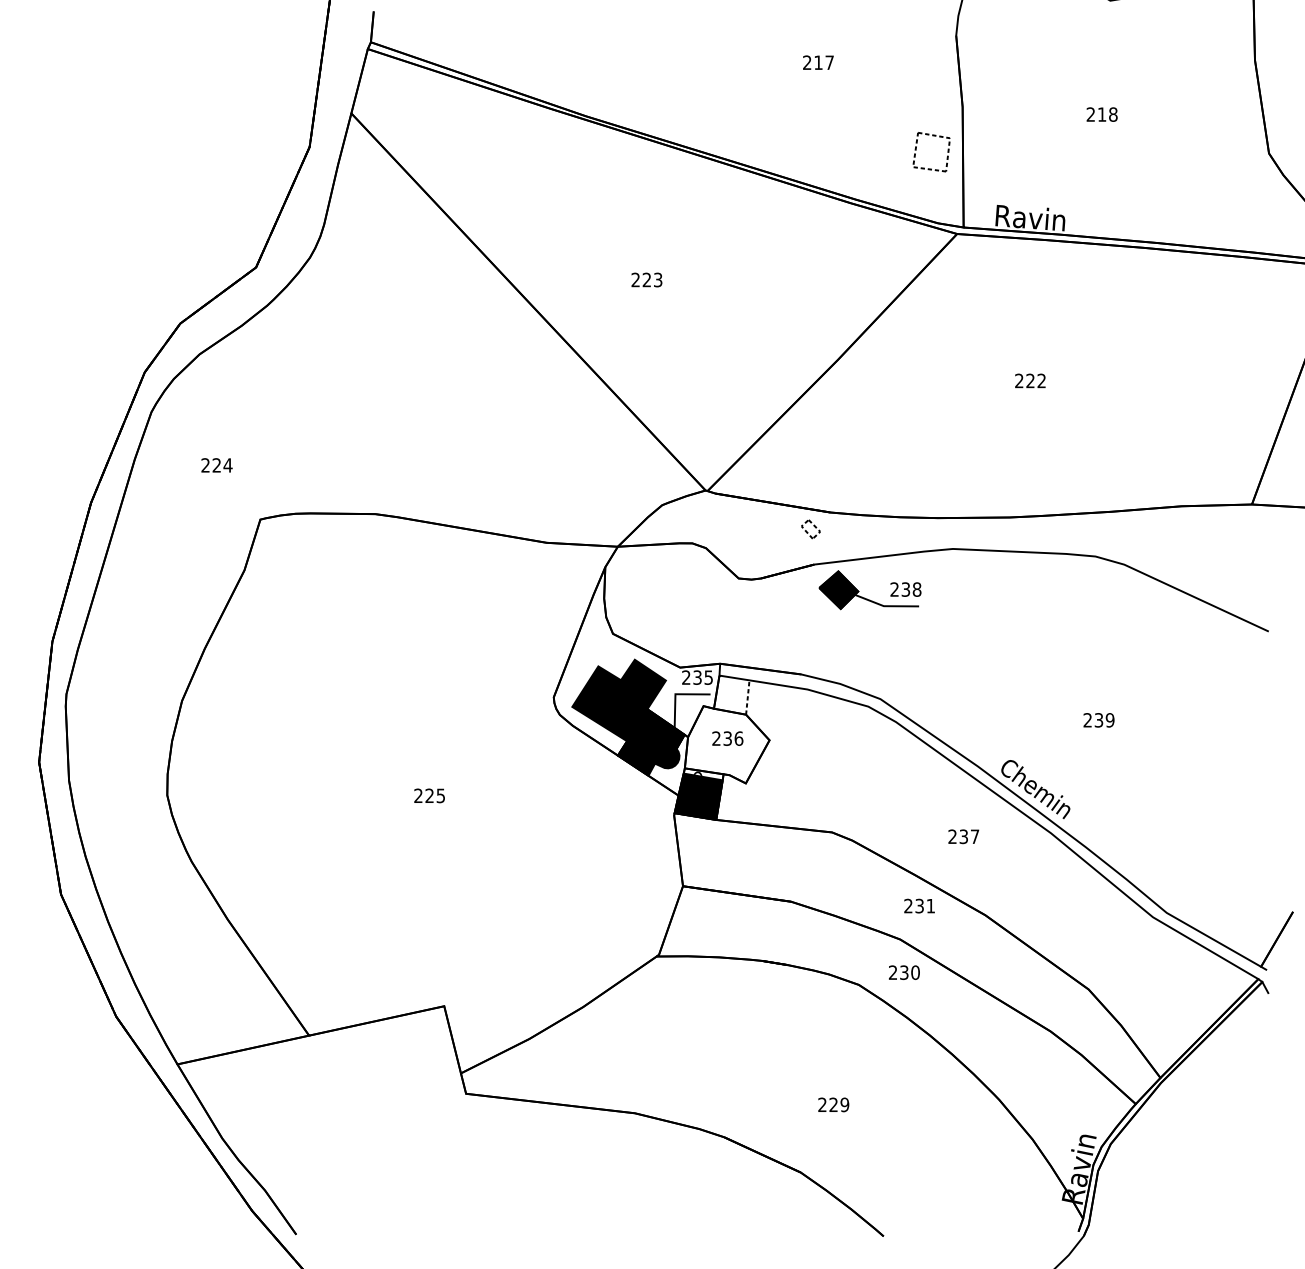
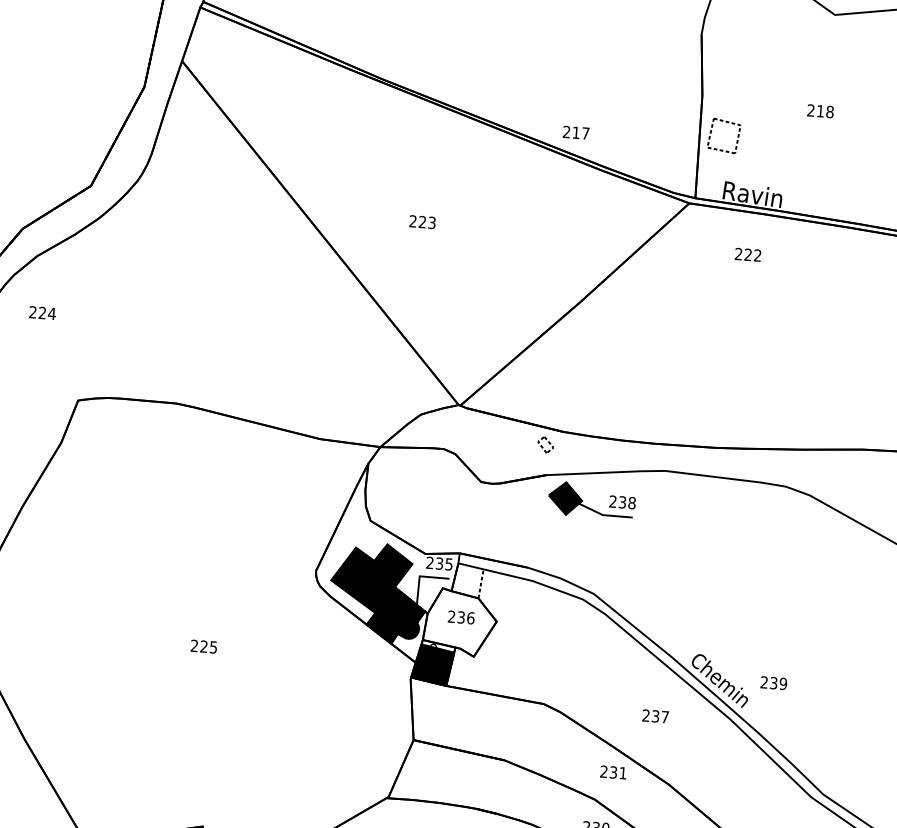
text: (818, 62) -> (576, 132), moved
part: (916, 150) -> (711, 133), moved
text: (1030, 380) -> (748, 254), moved
text: (216, 465) -> (42, 313), moved
text: (1098, 720) -> (773, 683), moved

